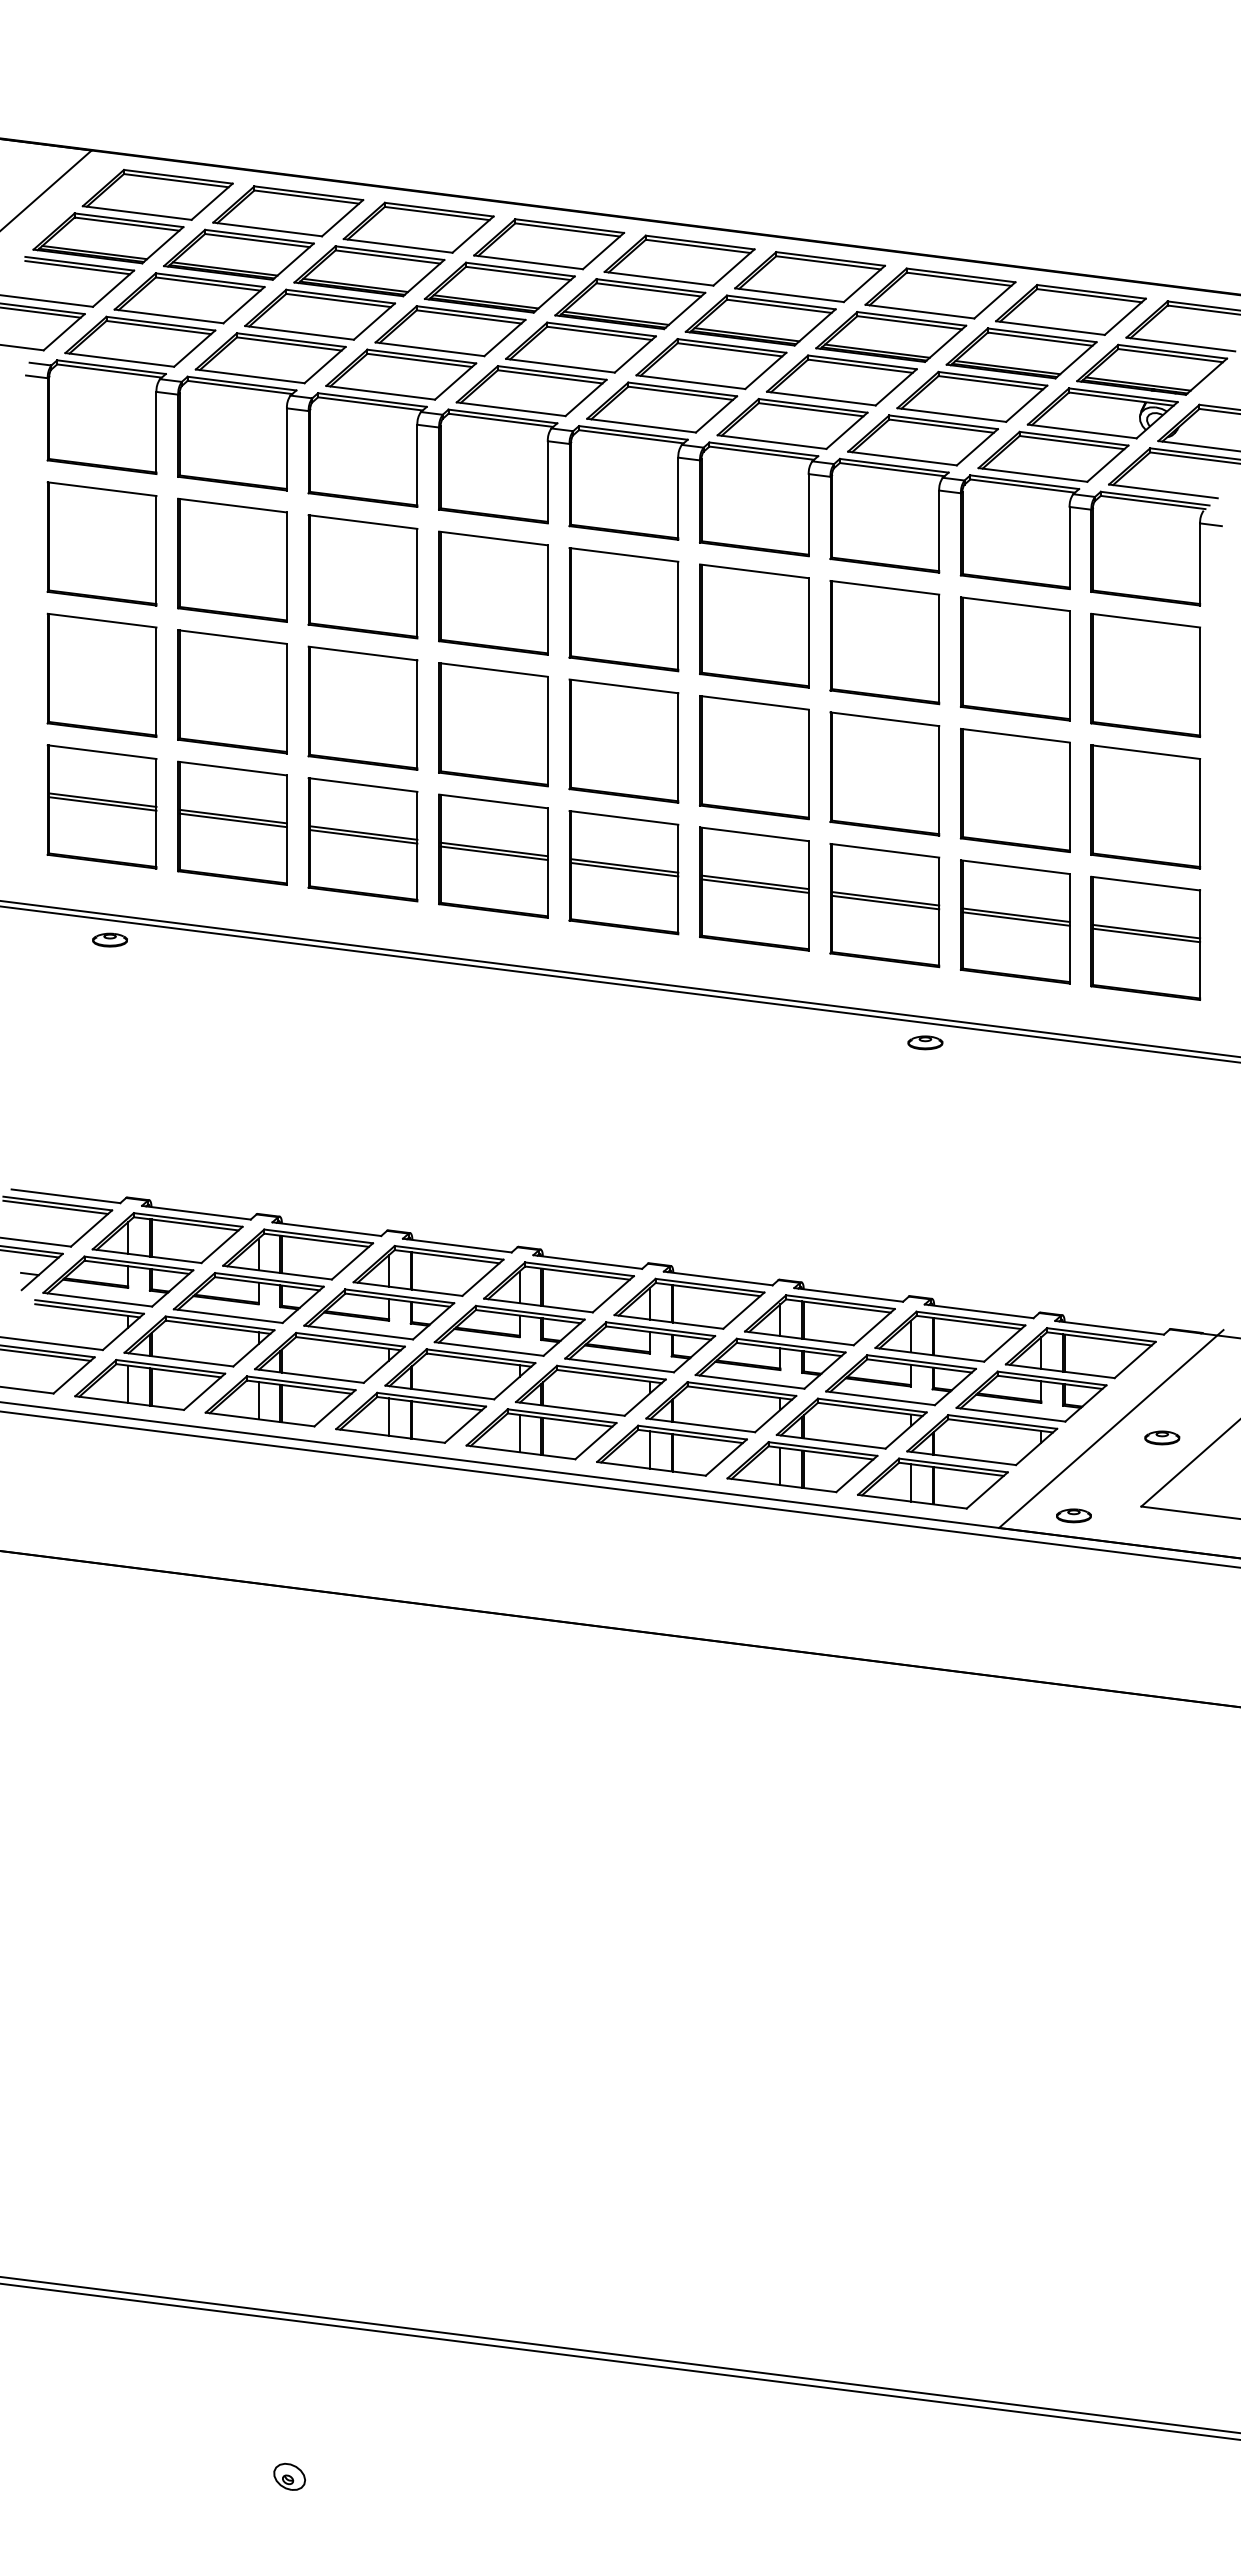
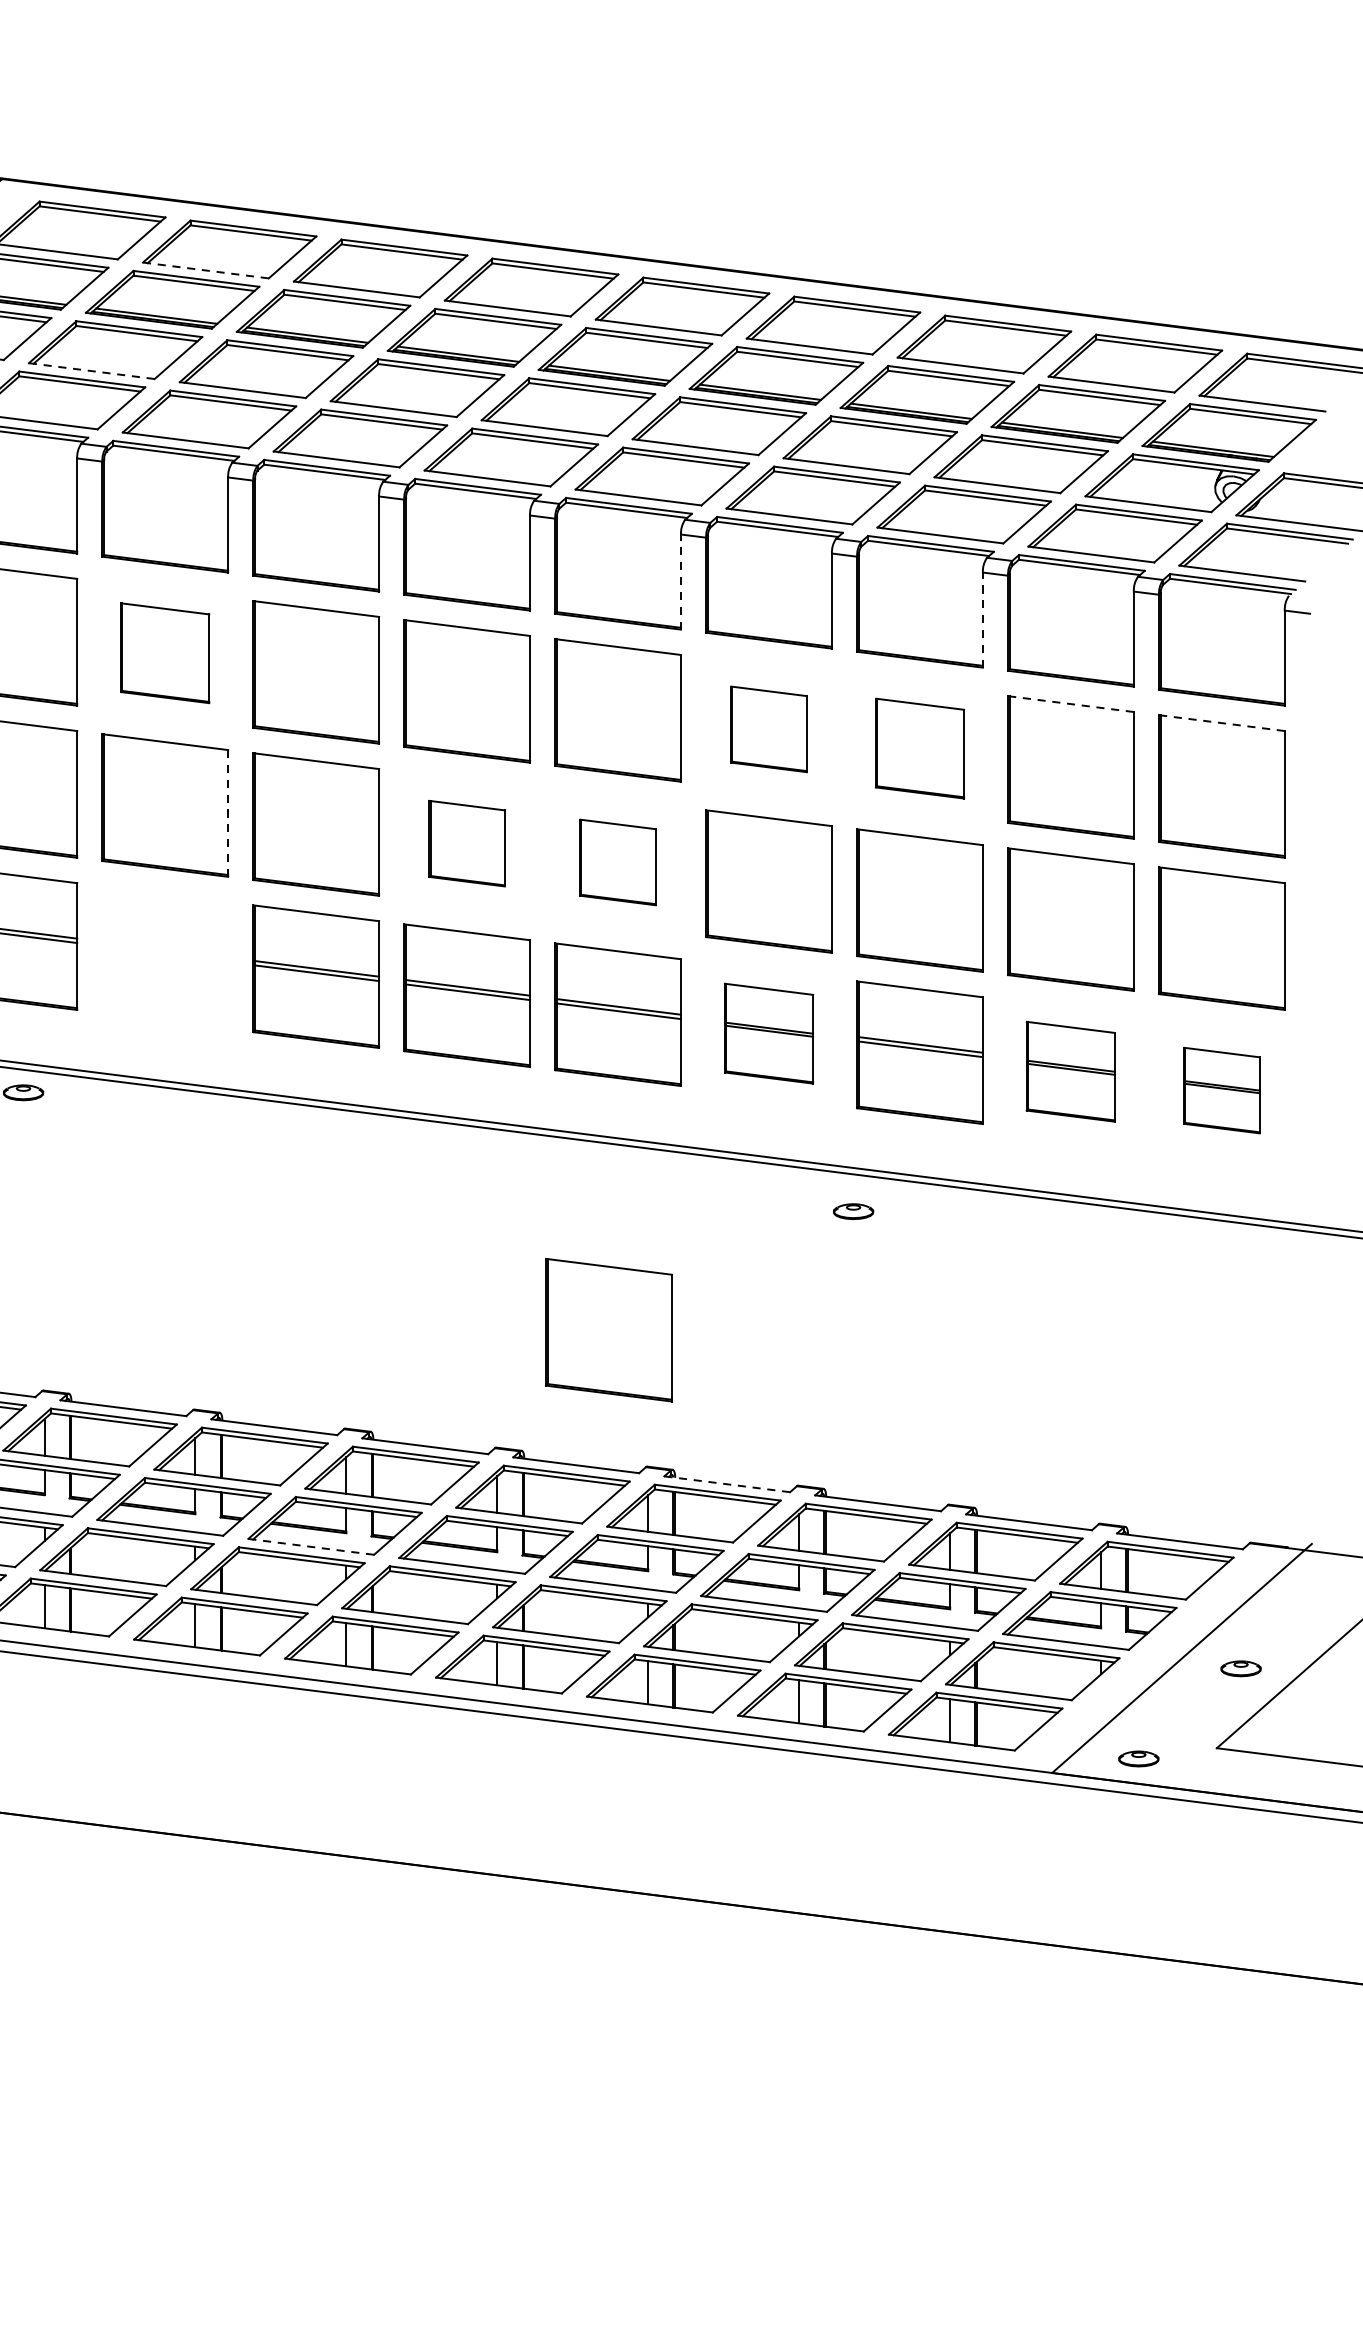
line: (267, 229) -> (205, 270), solid -> dashed
line: (169, 316) -> (92, 371), solid -> dashed
line: (678, 498) -> (681, 581), solid -> dashed
line: (939, 531) -> (983, 619), solid -> dashed
part: (232, 559) -> (165, 652), size x0.7
line: (1015, 604) -> (1071, 704), solid -> dashed
line: (1145, 620) -> (1221, 722), solid -> dashed
part: (754, 625) -> (769, 728), size x0.6
part: (884, 642) -> (919, 748), size x0.7
line: (286, 698) -> (227, 813), solid -> dashed
part: (493, 724) -> (467, 843), size x0.6
part: (623, 740) -> (617, 861), size x0.6
part: (232, 822) -> (165, 956), removed
part: (754, 888) -> (769, 1033), size x0.7
part: (1014, 921) -> (1070, 1071), size x0.7
part: (1145, 937) -> (1221, 1089), size x0.6
part: (925, 1042) -> (853, 1211), moved
part: (615, 1144) -> (608, 1329), added
line: (718, 1278) -> (727, 1484), solid -> dashed
line: (358, 1332) -> (310, 1546), solid -> dashed

